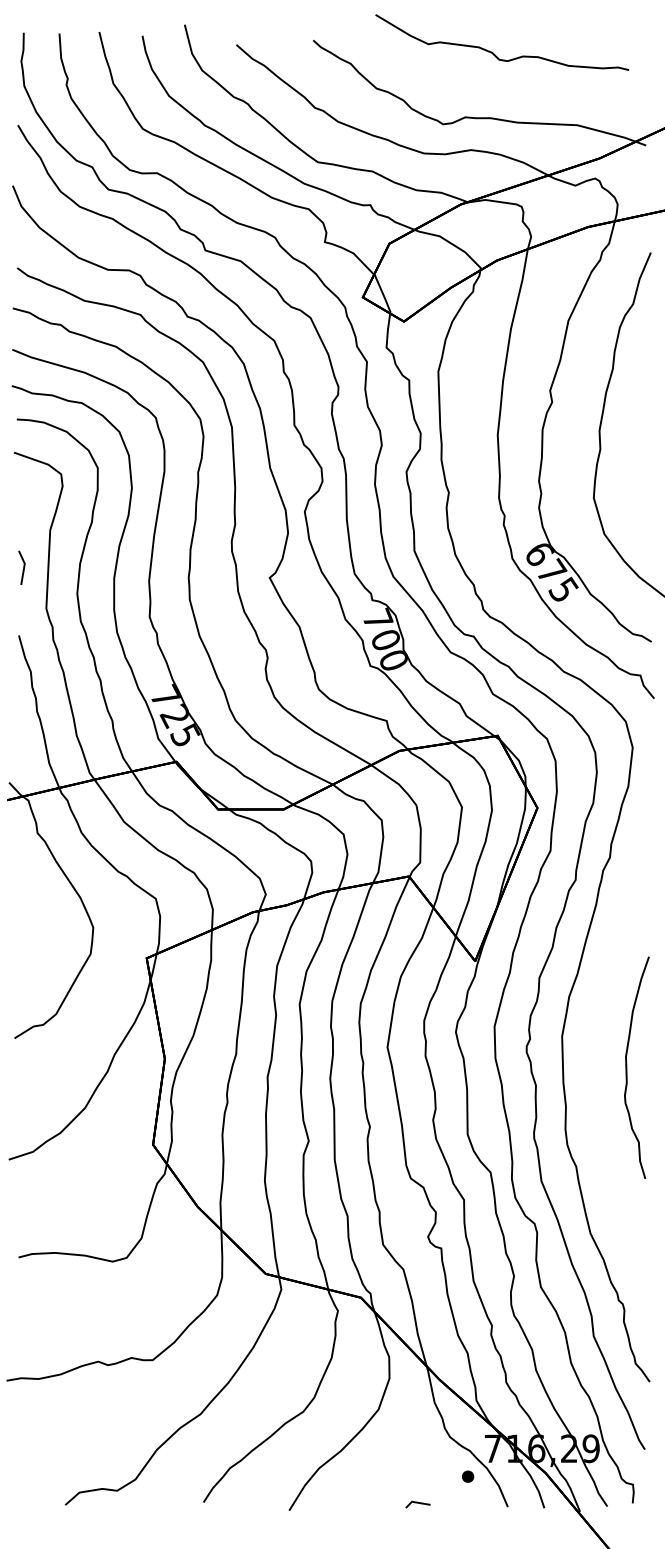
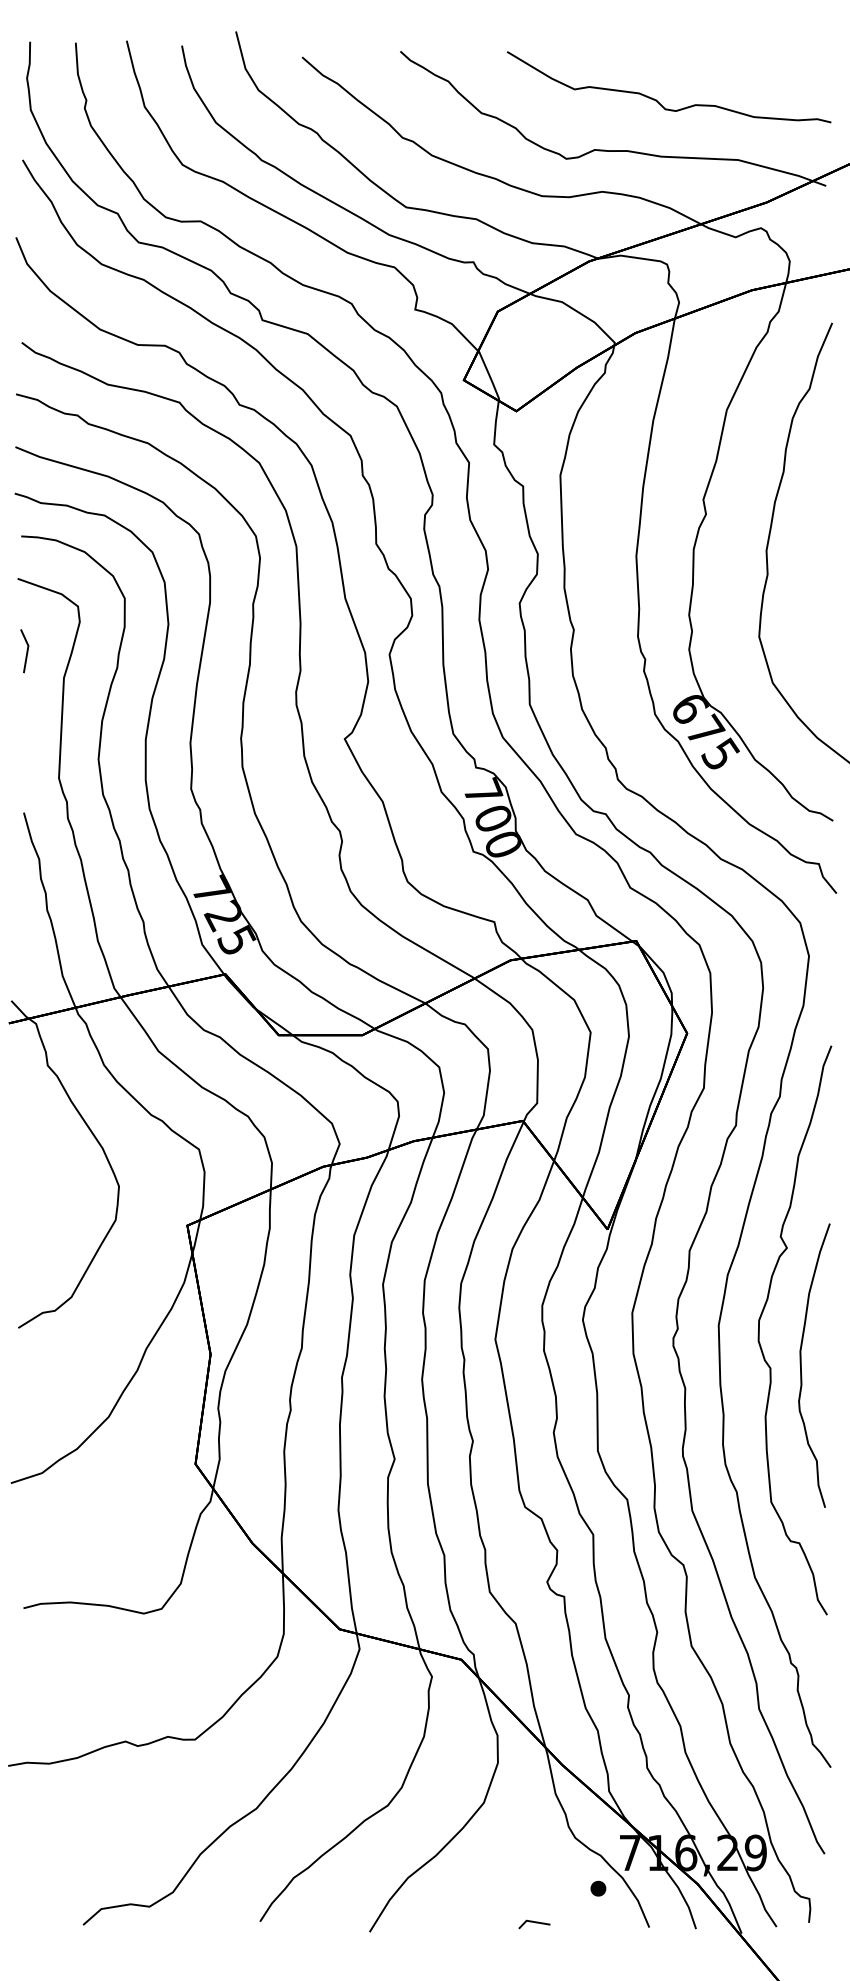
curve: (492, 52) -> (656, 99), moved
line: (23, 568) -> (26, 651), moved
curve: (594, 1040) -> (759, 1330), added

